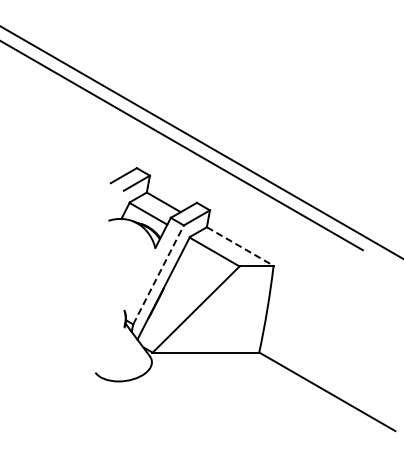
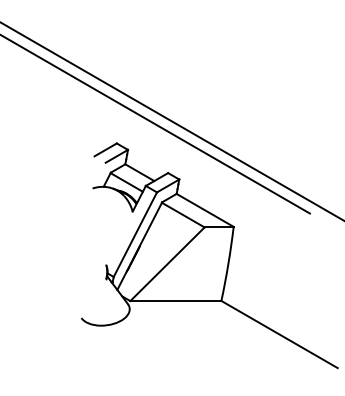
line: (240, 246) -> (205, 210), dashed -> solid
line: (158, 274) -> (135, 234), dashed -> solid

